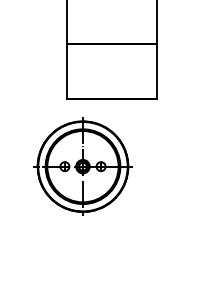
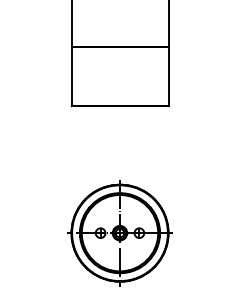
part: (82, 166) -> (119, 232), moved

